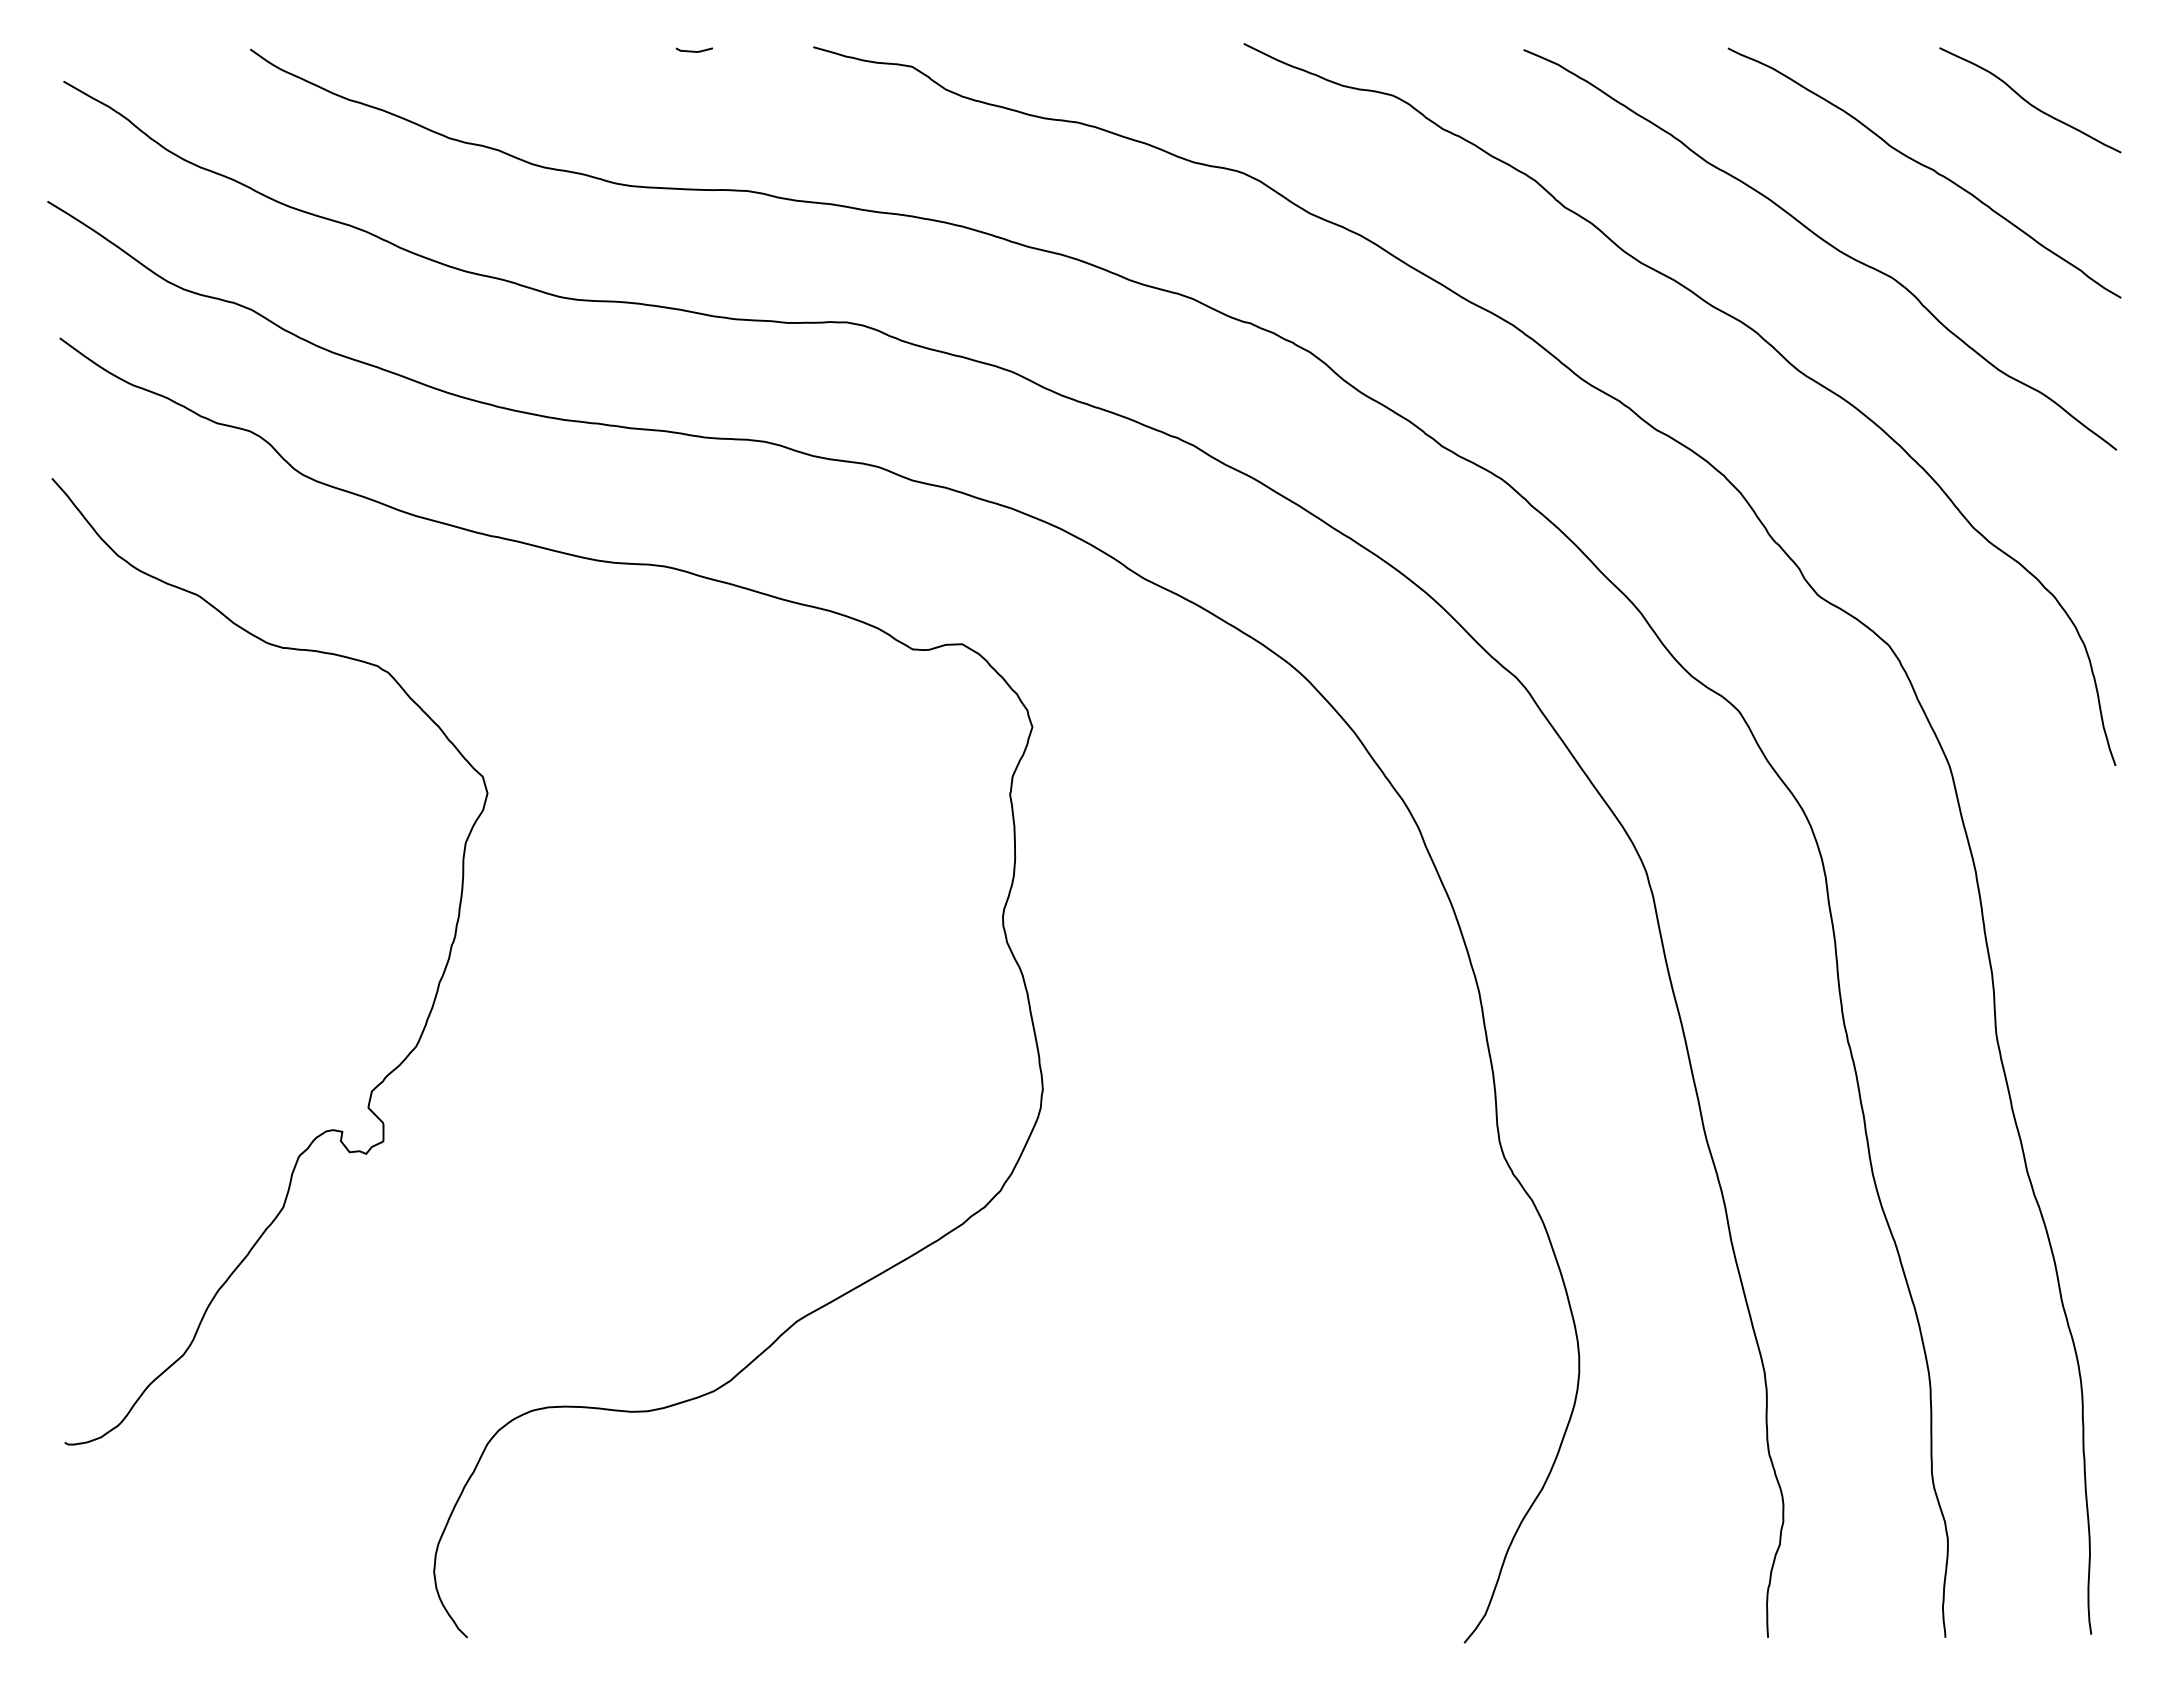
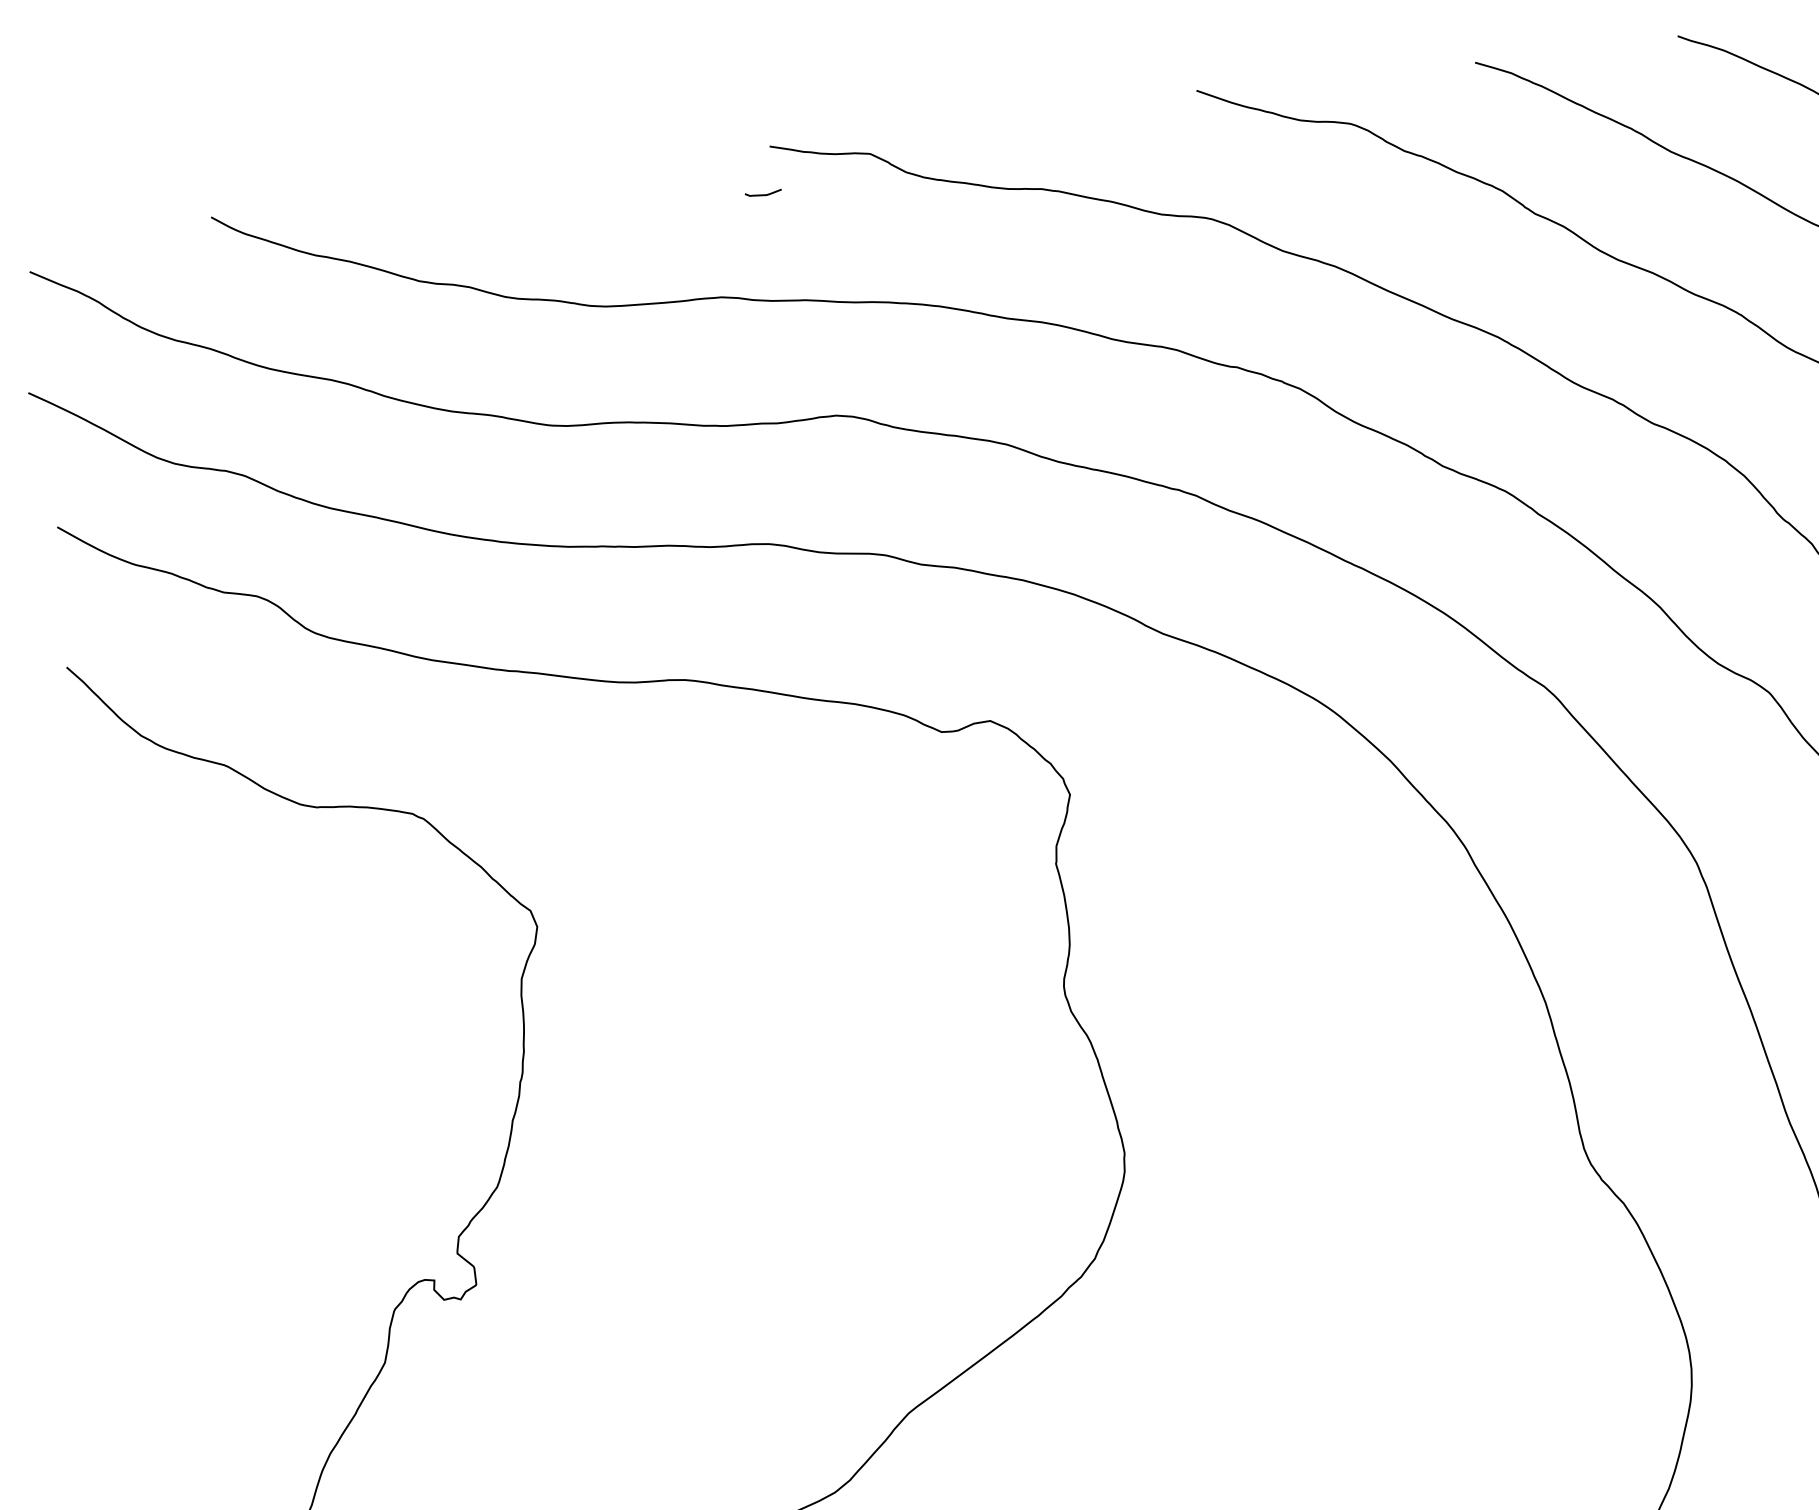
curve: (693, 50) -> (762, 194), moved

